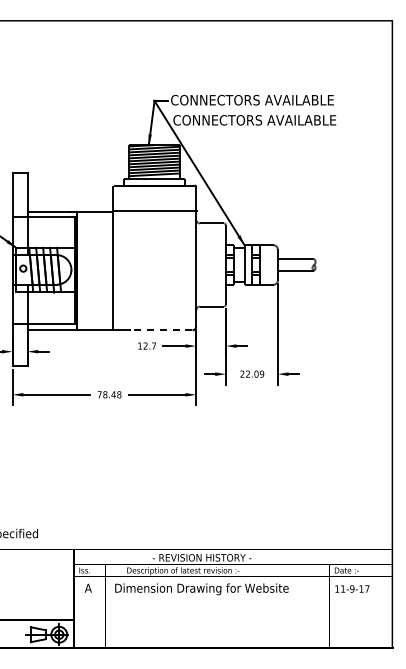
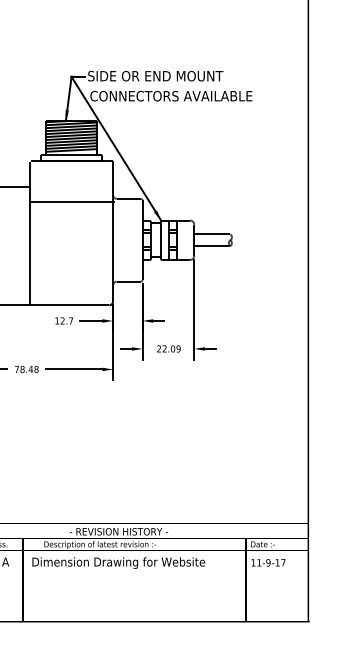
text: (252, 99) -> (169, 75), CONNECTORS AVAILABLE -> SIDE OR END MOUNT
line: (154, 211) -> (71, 201), moved
line: (161, 330) -> (78, 305), dashed -> solid

